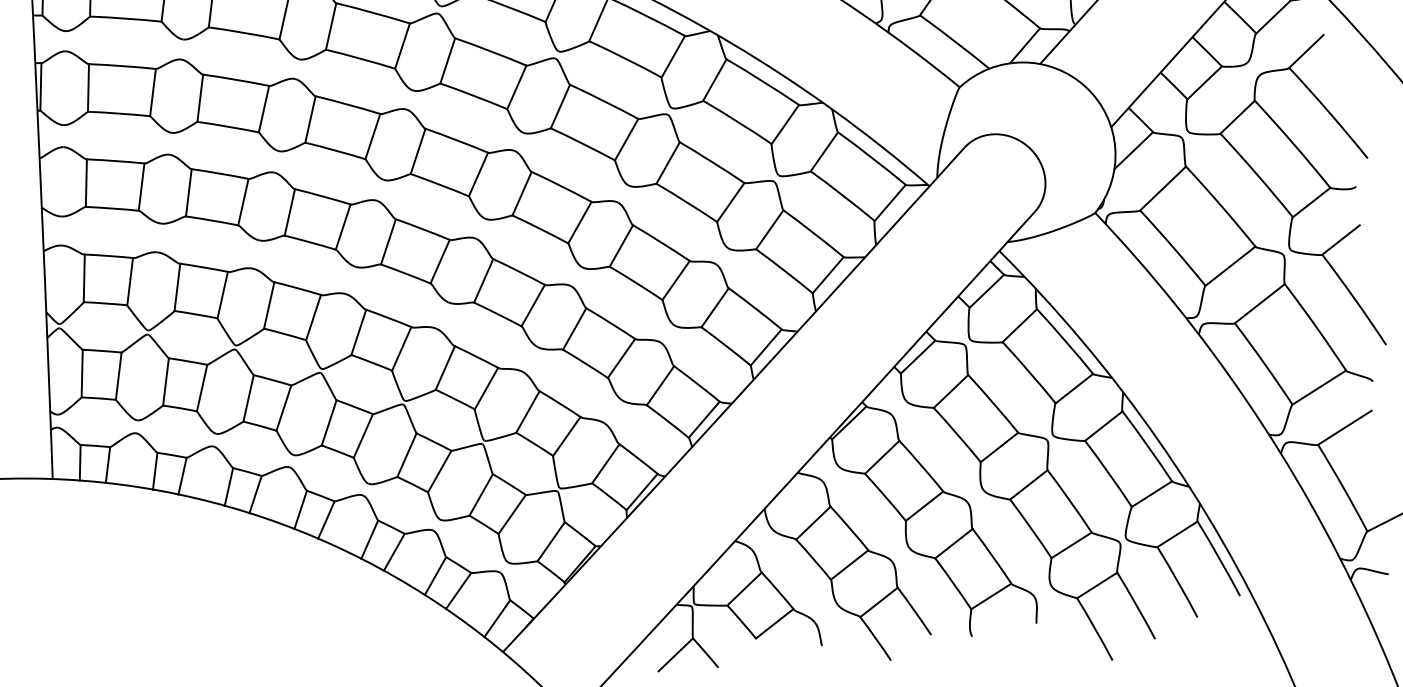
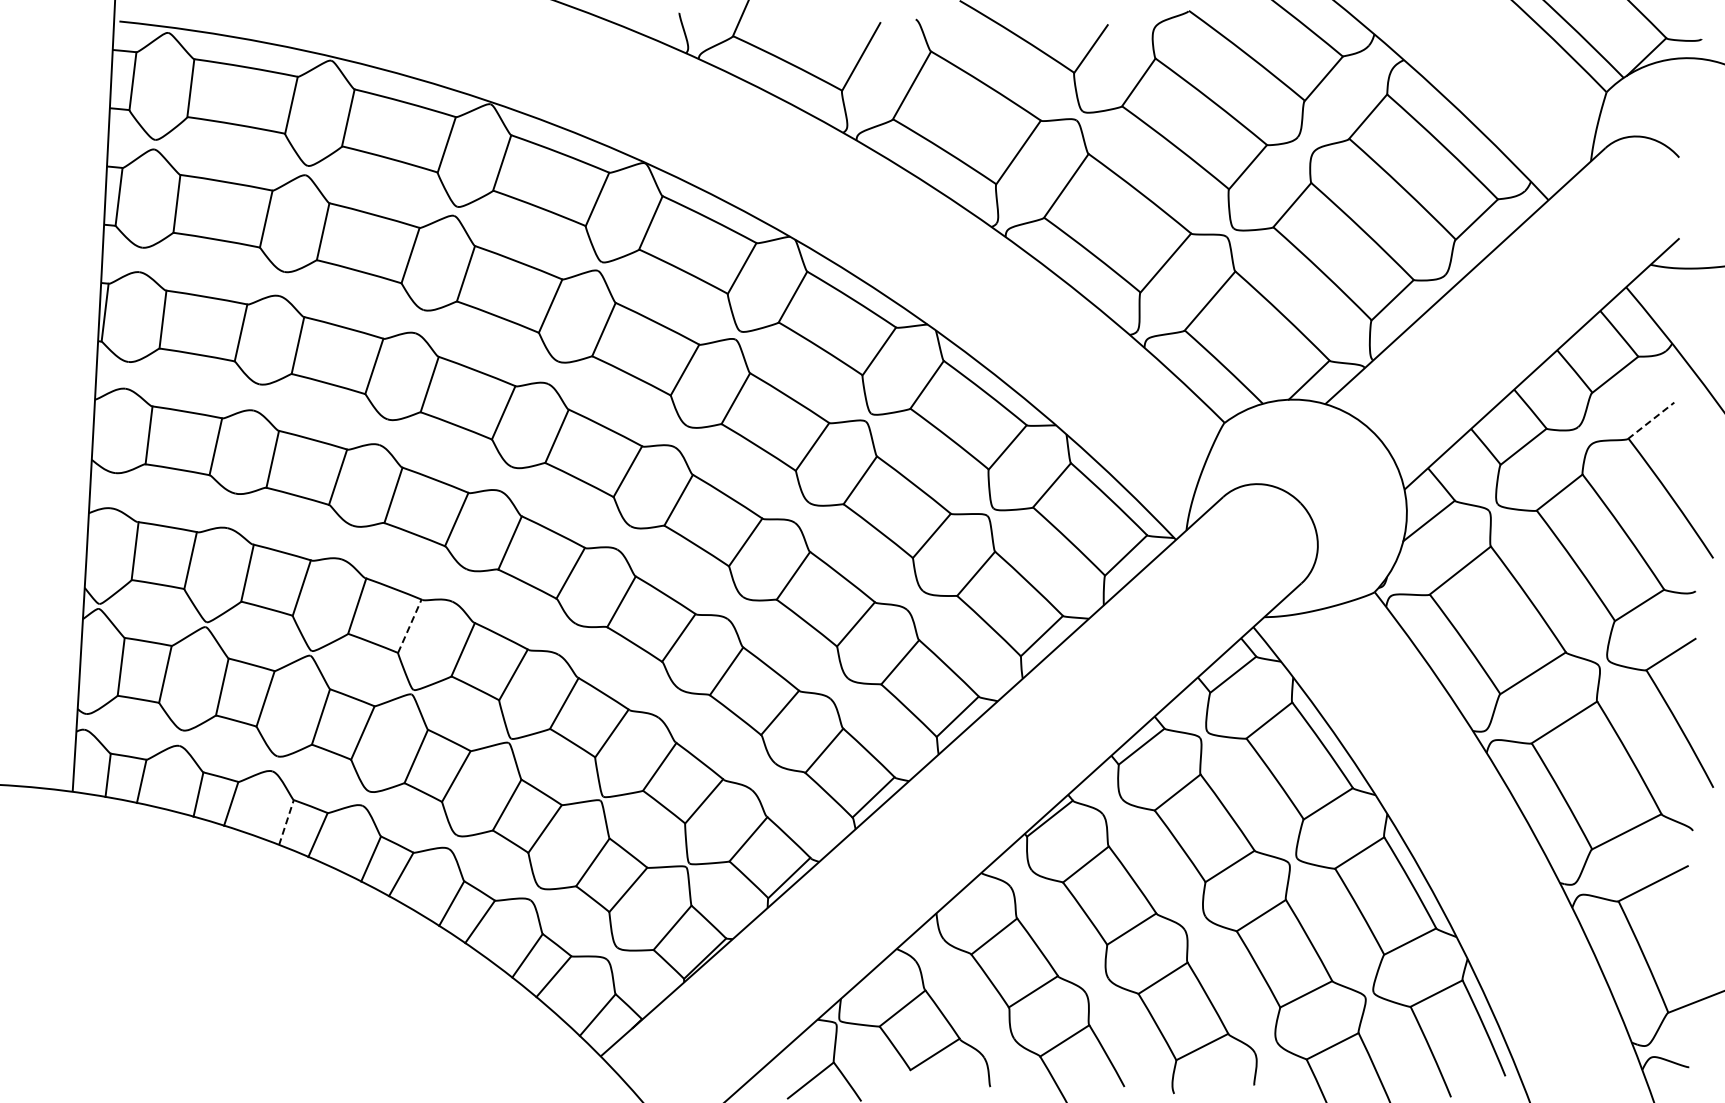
line: (1306, 51) -> (1651, 420), solid -> dashed
line: (314, 316) -> (410, 625), solid -> dashed
line: (228, 486) -> (286, 822), solid -> dashed

